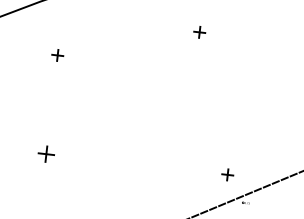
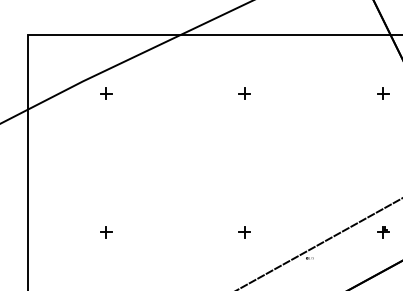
part: (58, 55) -> (106, 93), moved
part: (46, 154) -> (106, 232), size x0.71
part: (227, 175) -> (244, 232), moved

